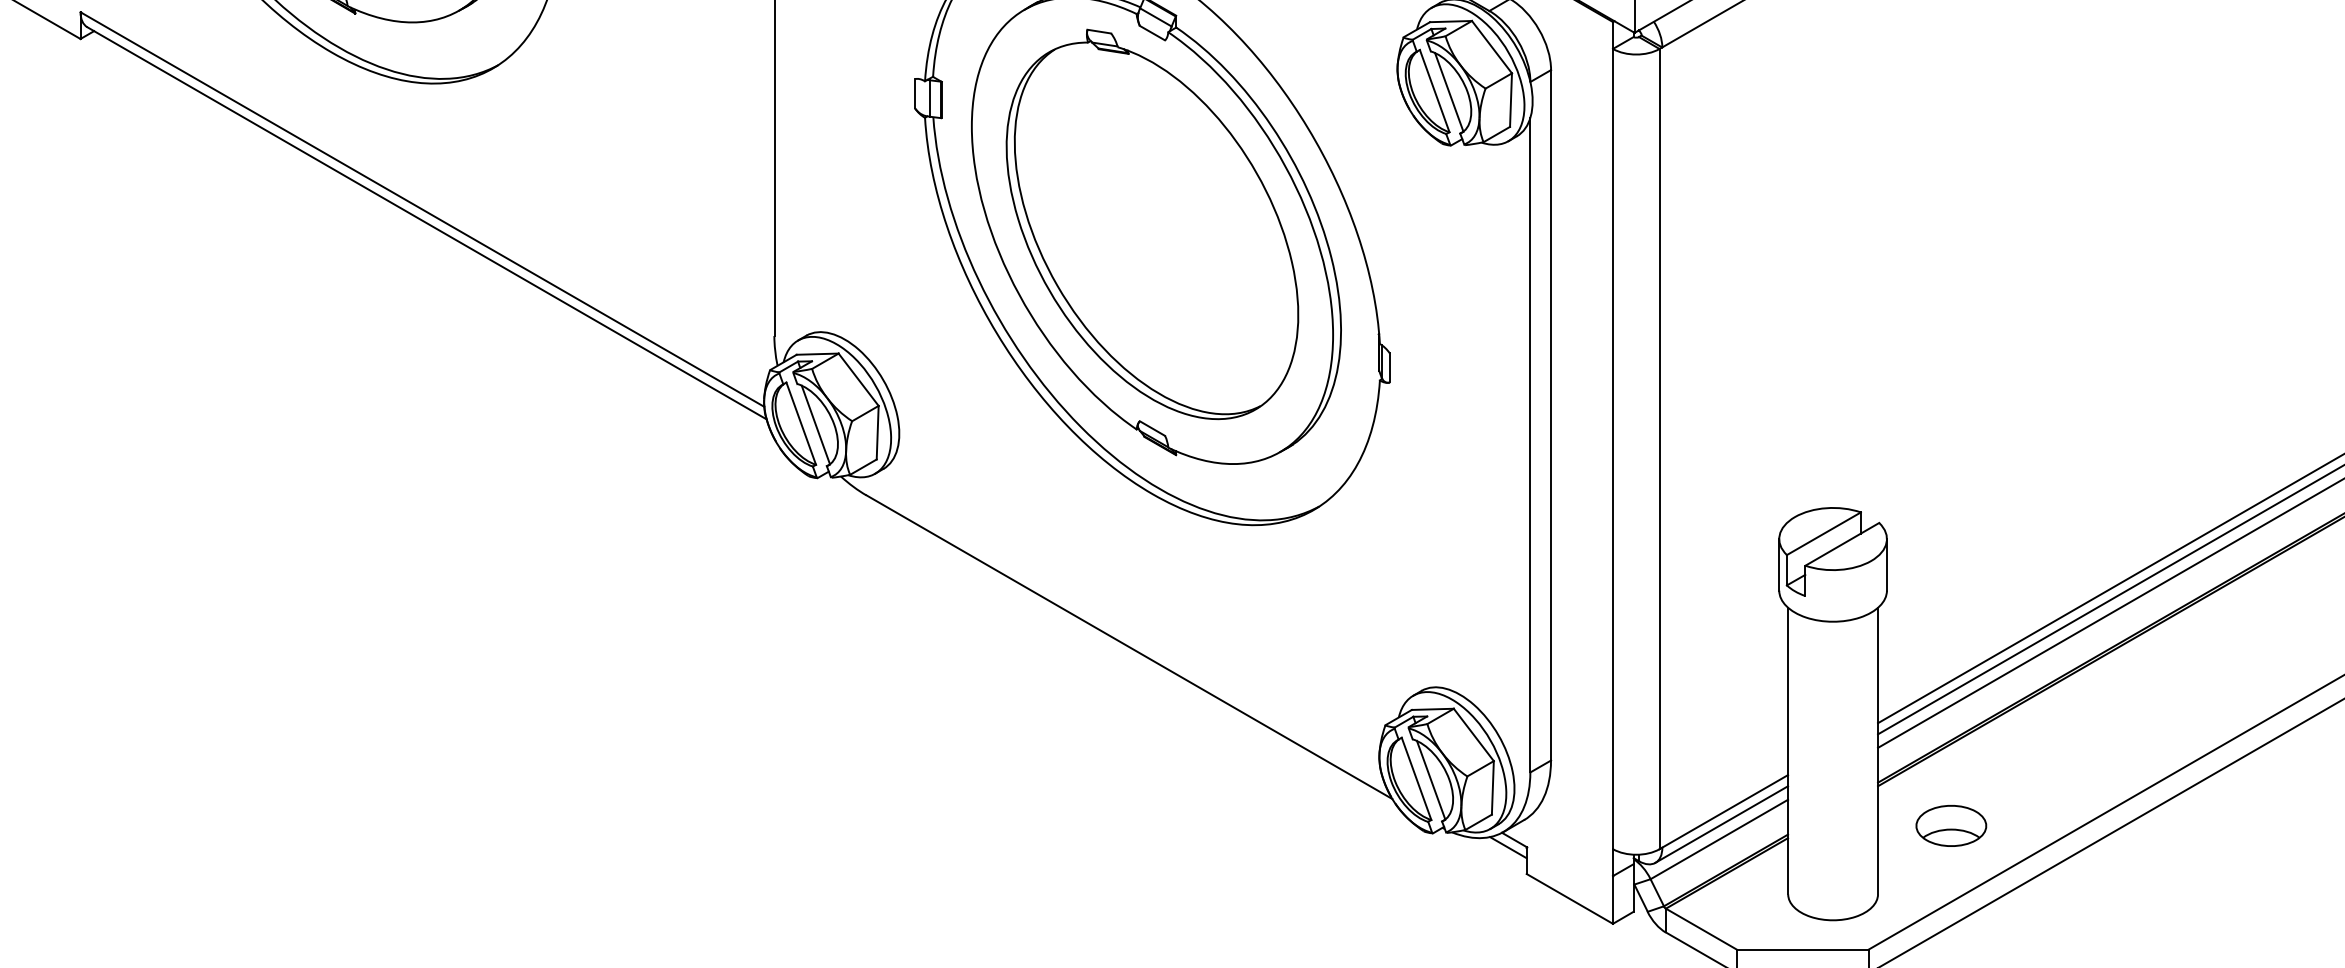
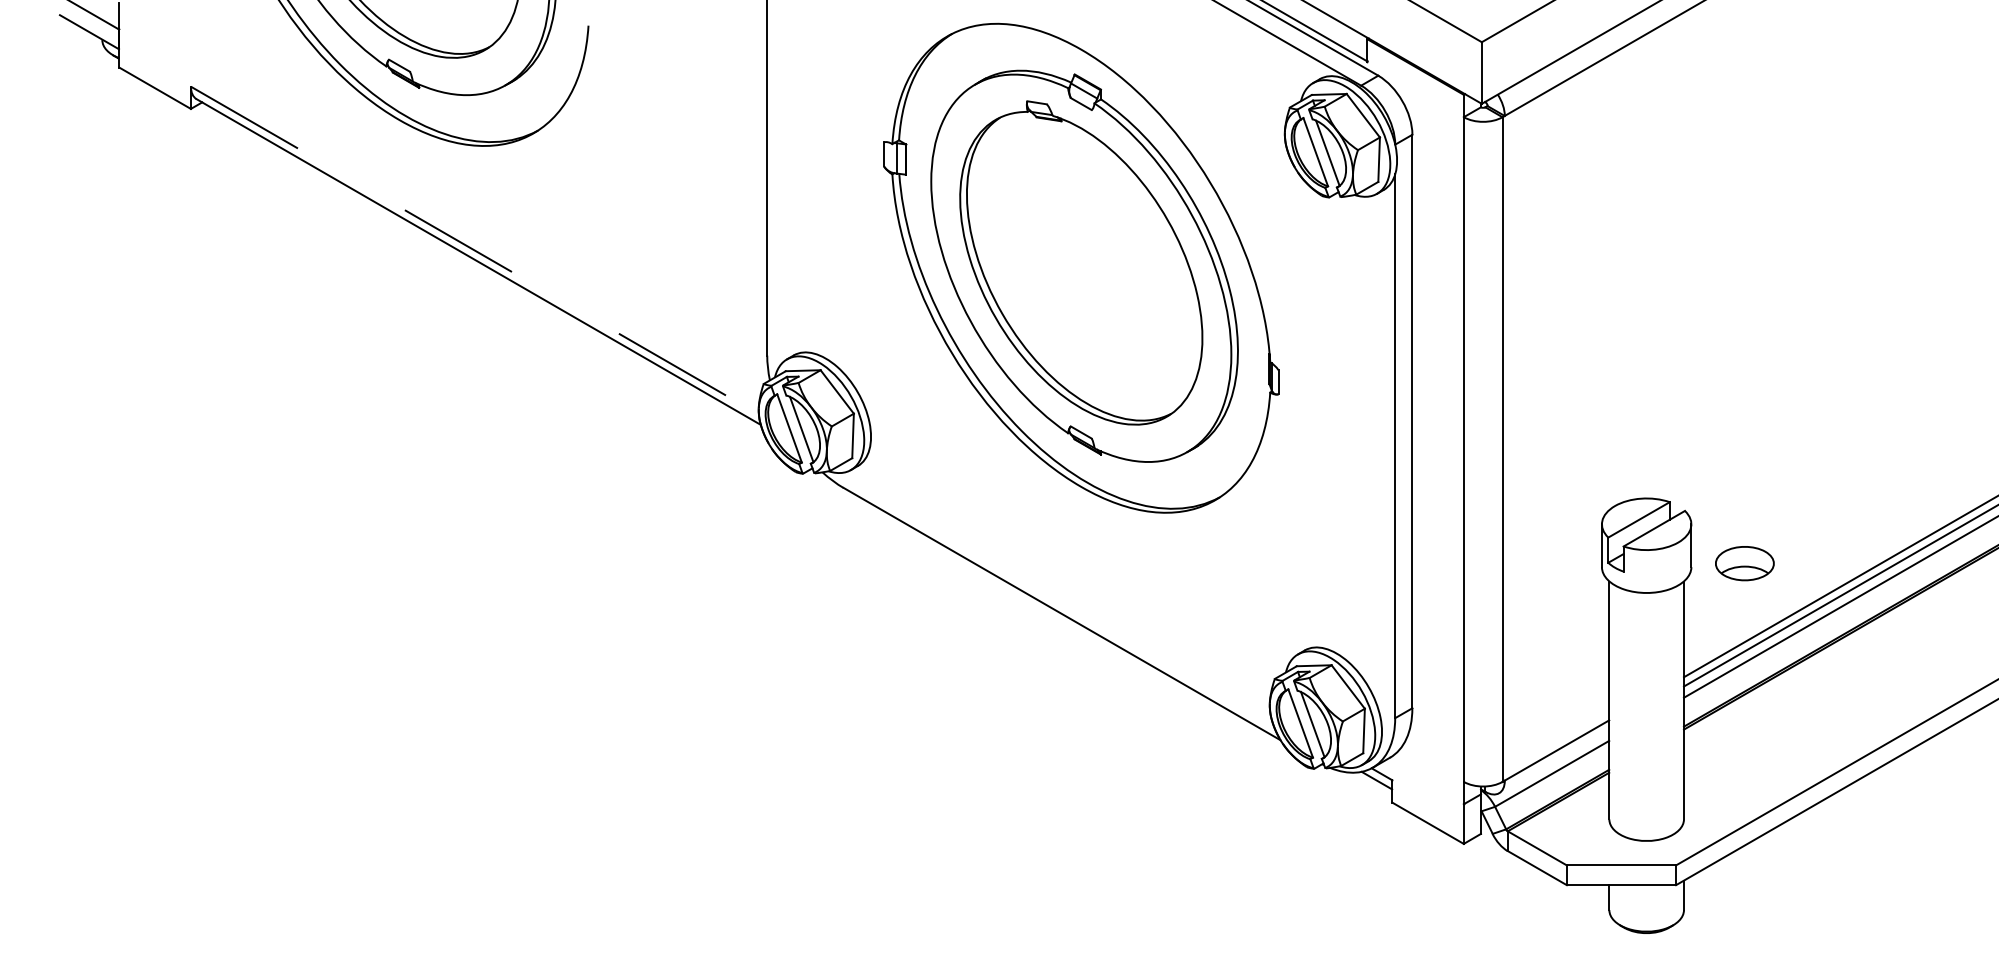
line: (421, 209) -> (474, 250), solid -> dashed
line: (1722, 824) -> (1554, 761), removed
part: (1950, 825) -> (1744, 563), moved

